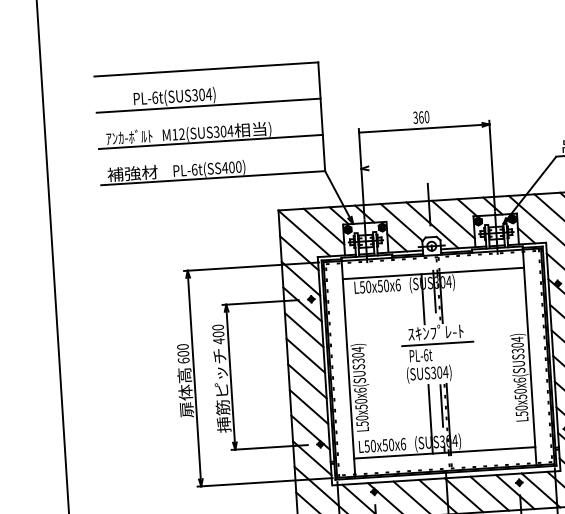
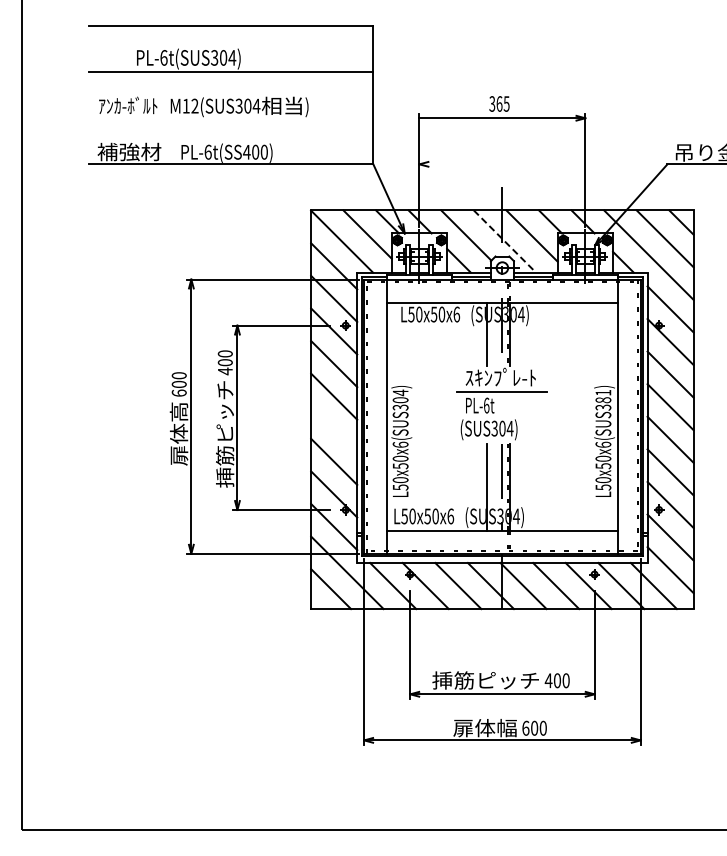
text: (426, 116) -> (506, 103), 360 -> 365
line: (210, 142) -> (230, 118), removed
line: (432, 225) -> (504, 241), solid -> dashed
text: (517, 342) -> (603, 396), L50x50x6(SUS304) -> L50x50x6(SUS381)
line: (307, 381) -> (334, 429), removed

